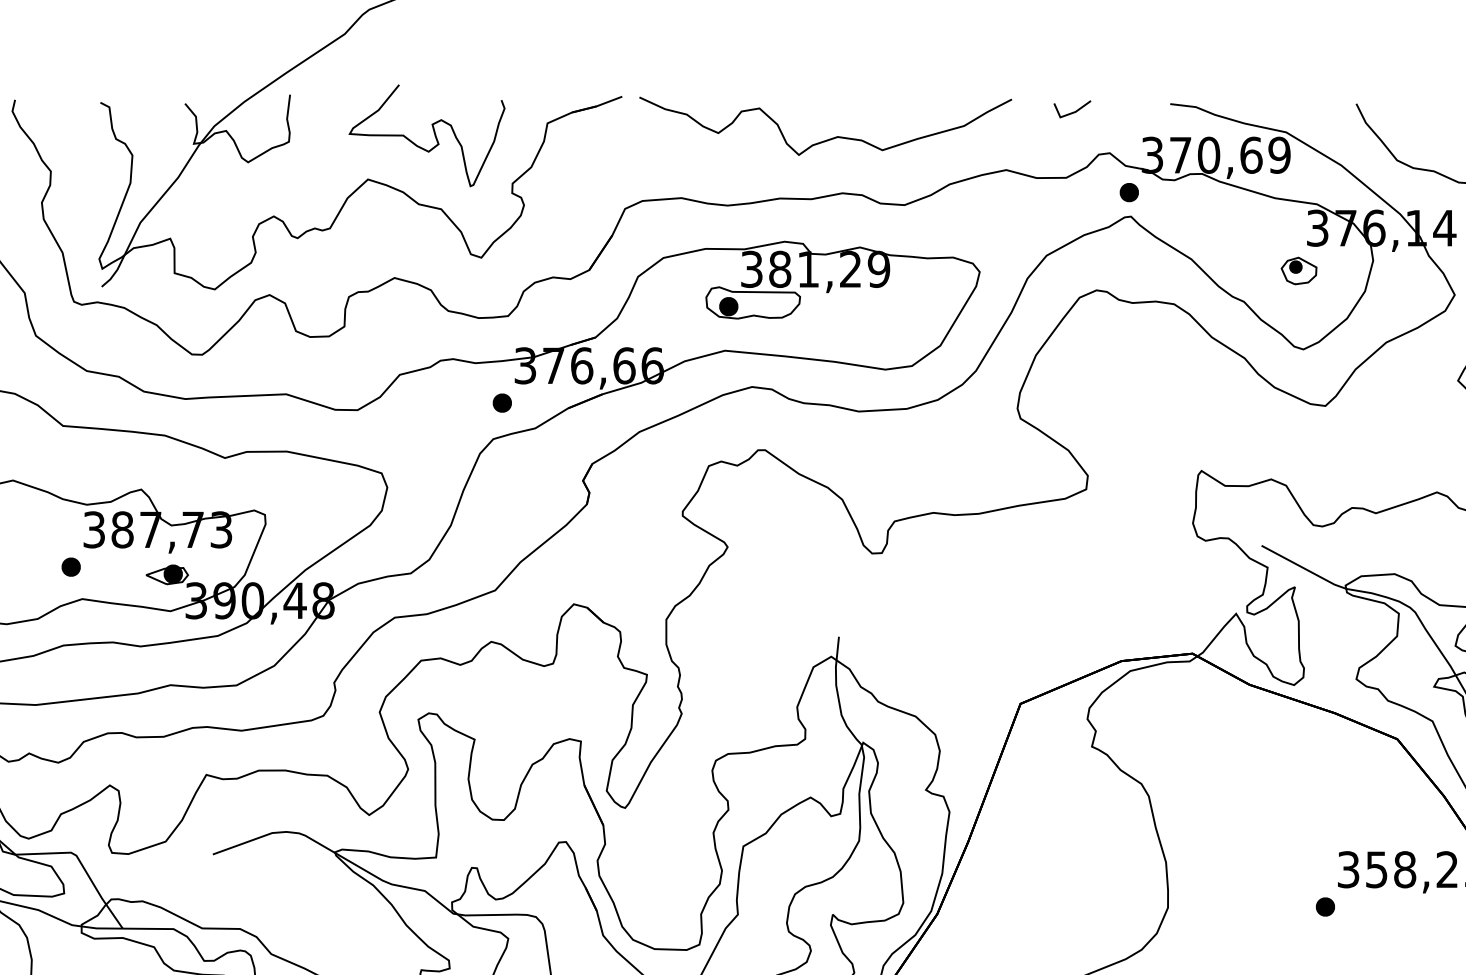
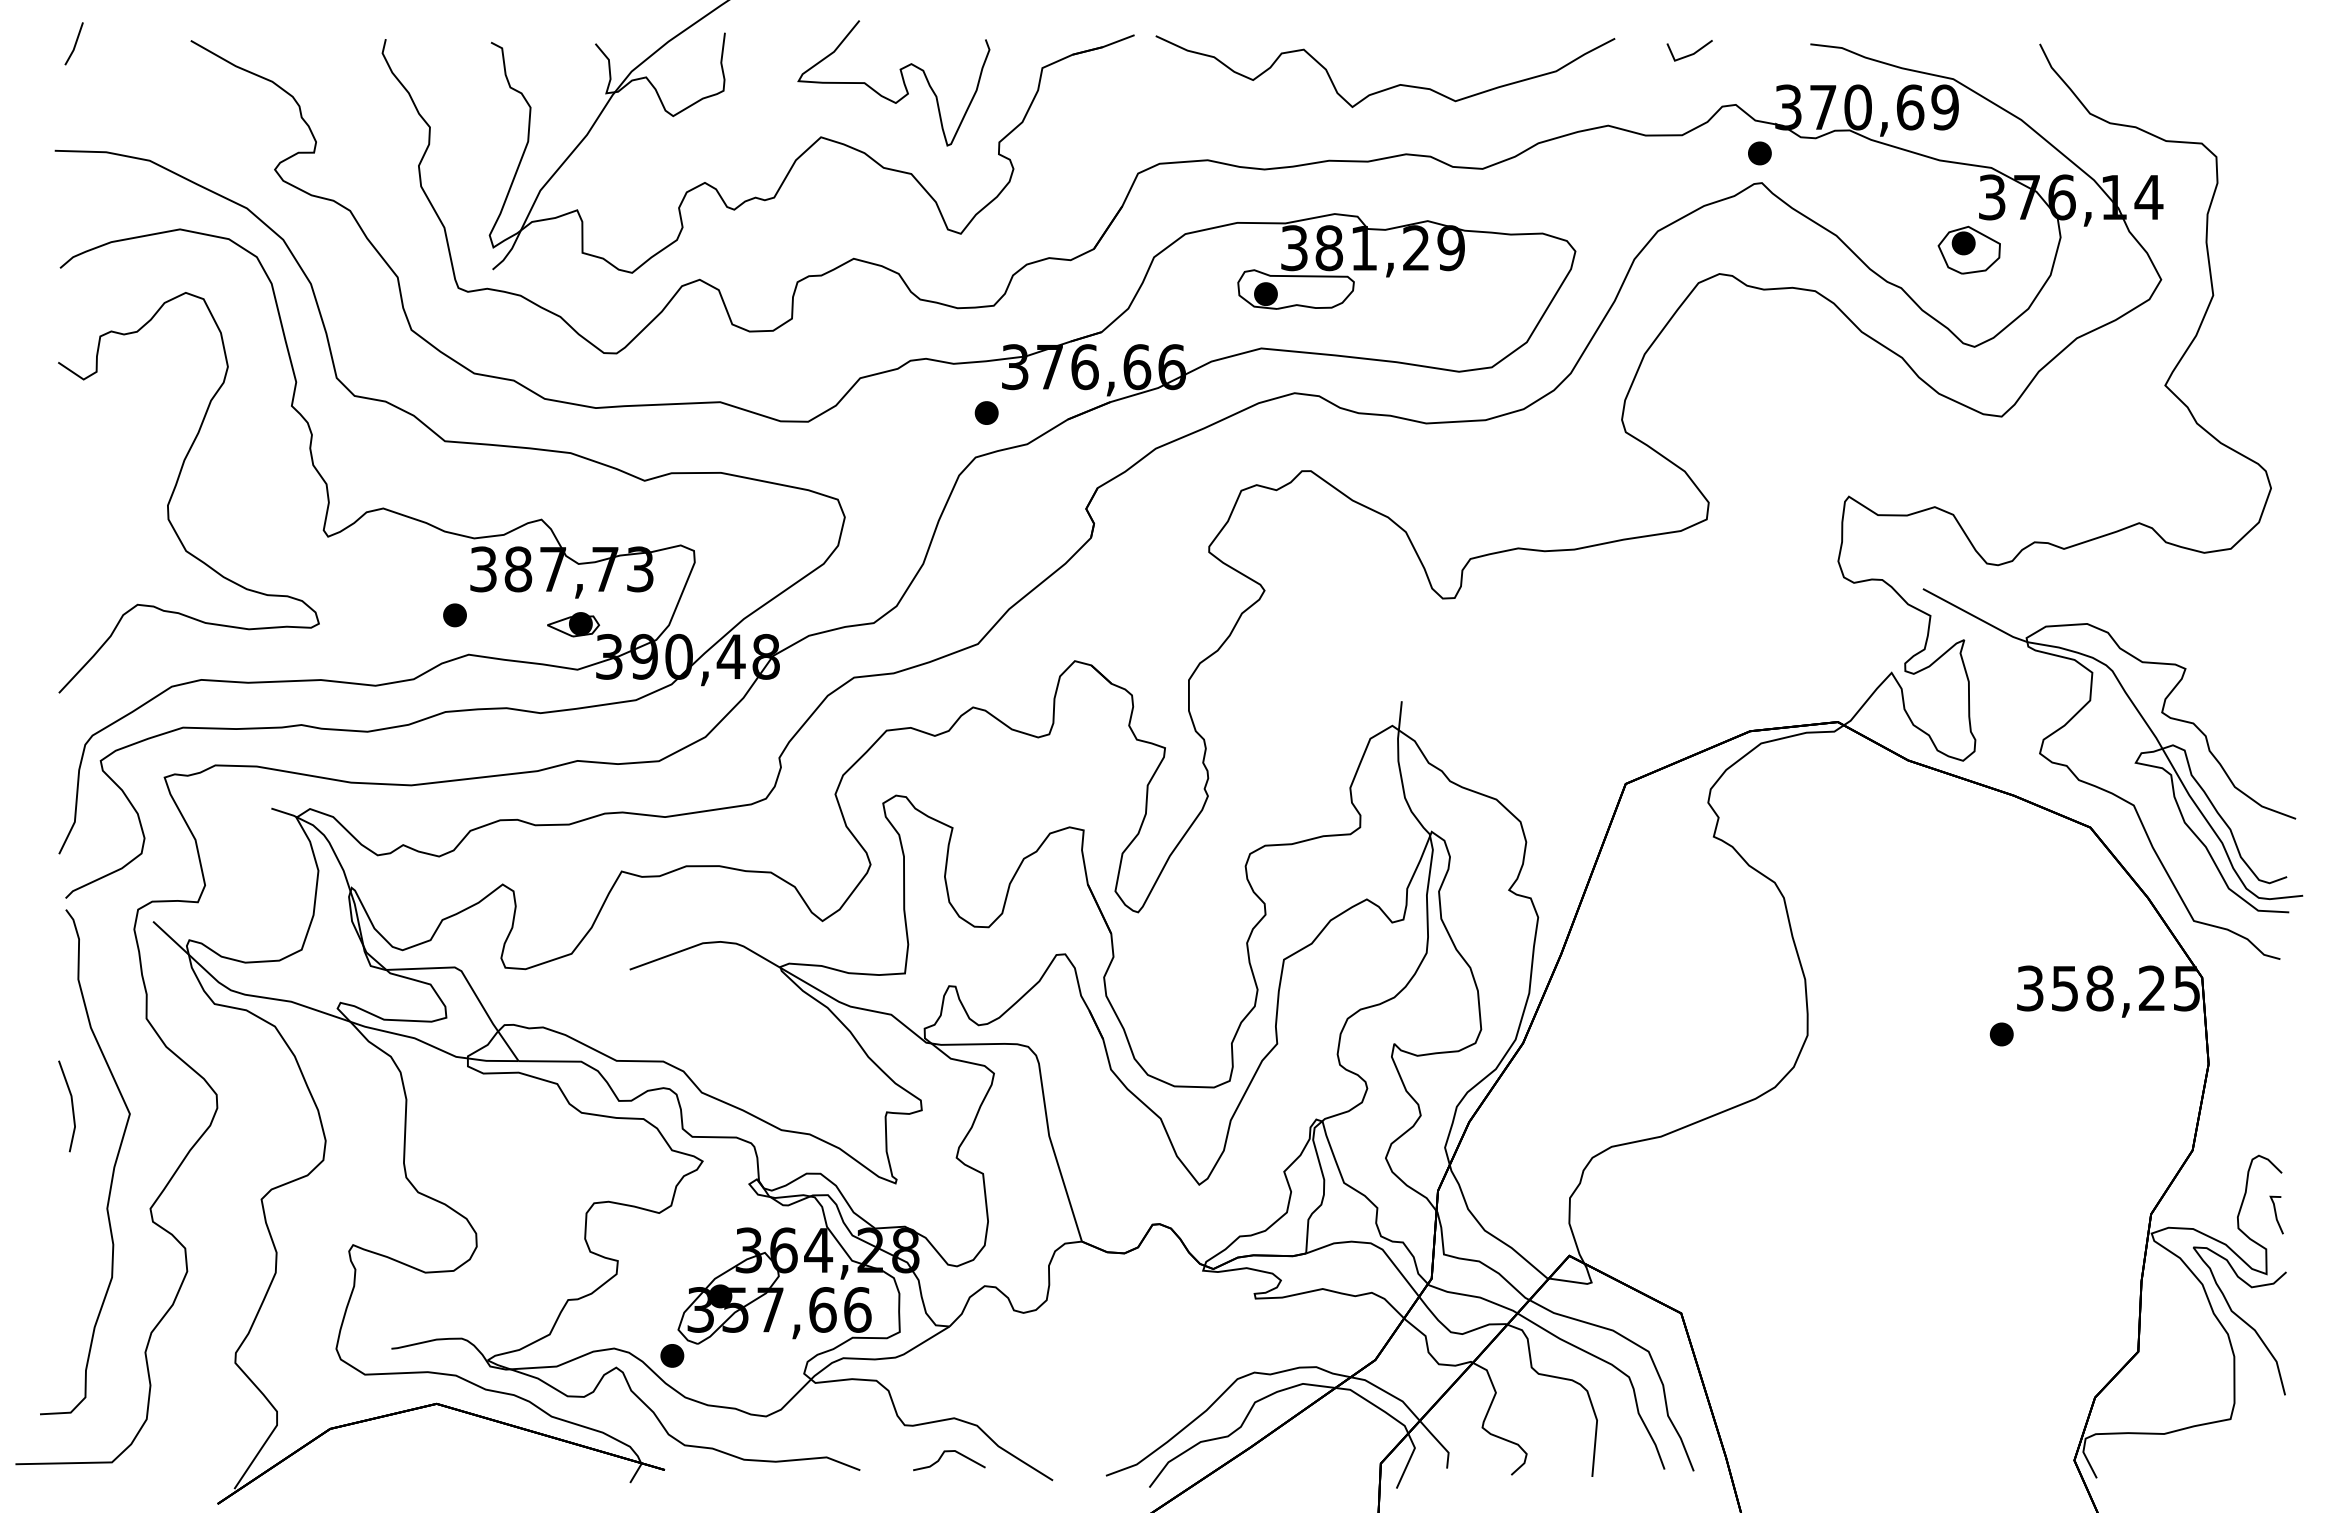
part: (1298, 270) -> (1968, 249), size x1.43

